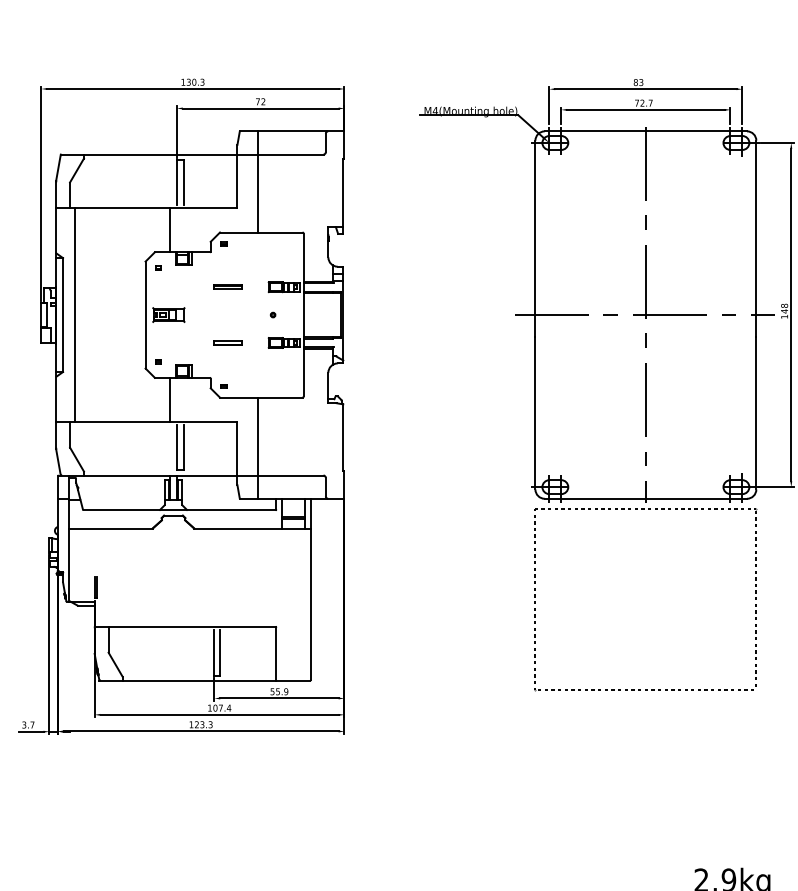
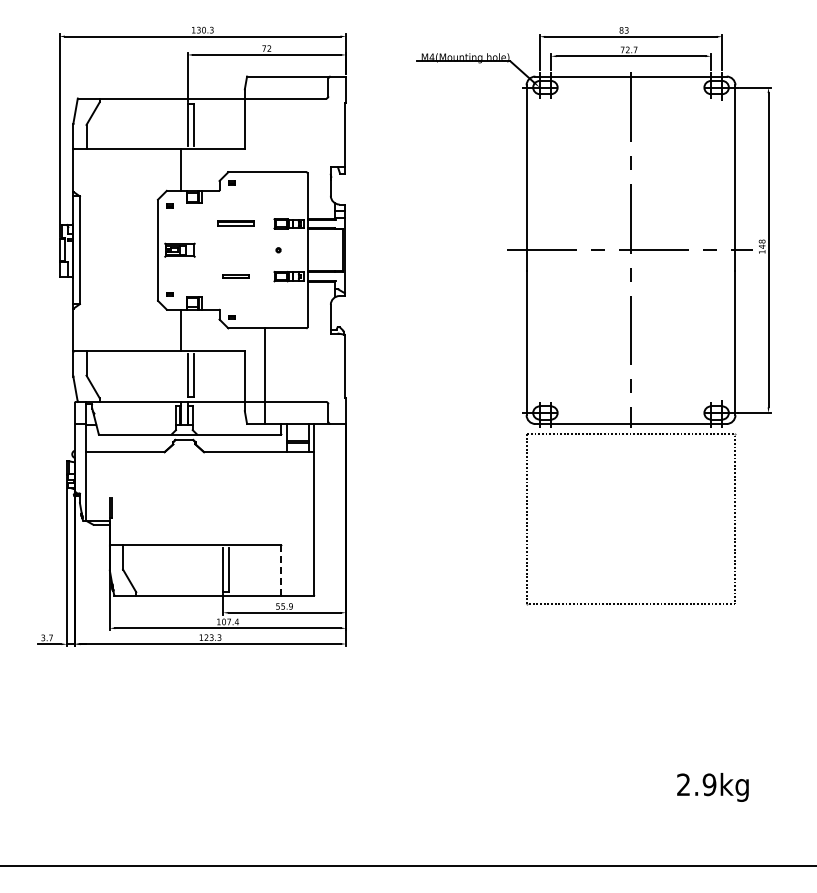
line: (258, 182) -> (264, 124), removed
part: (227, 286) -> (235, 223), size x1.4
line: (74, 315) -> (90, 250), removed
line: (276, 653) -> (281, 570), solid -> dashed

